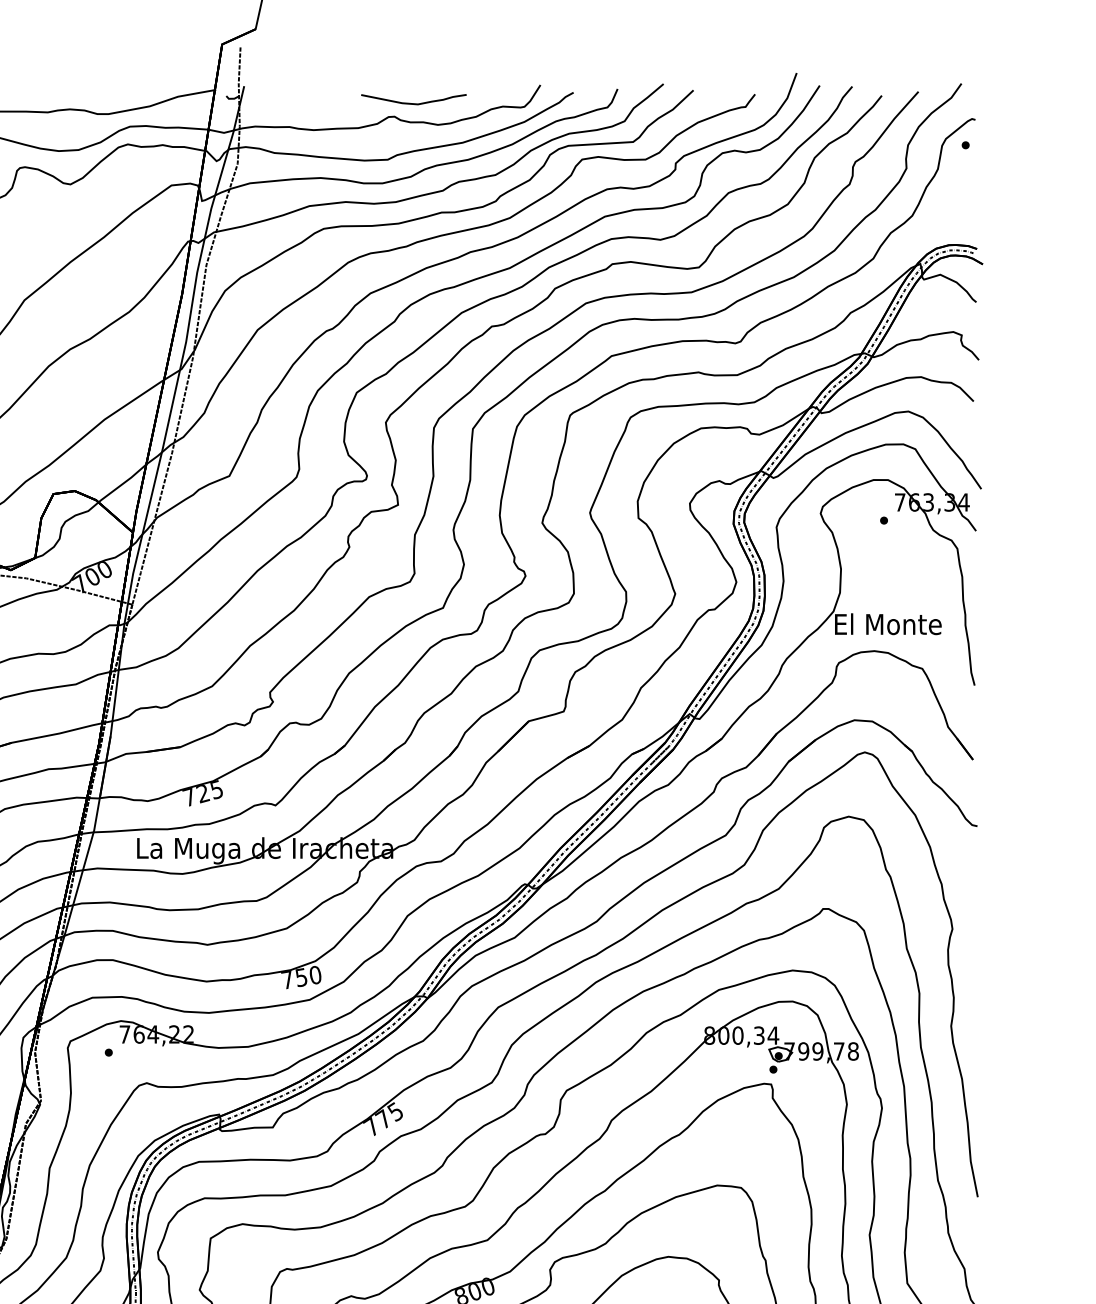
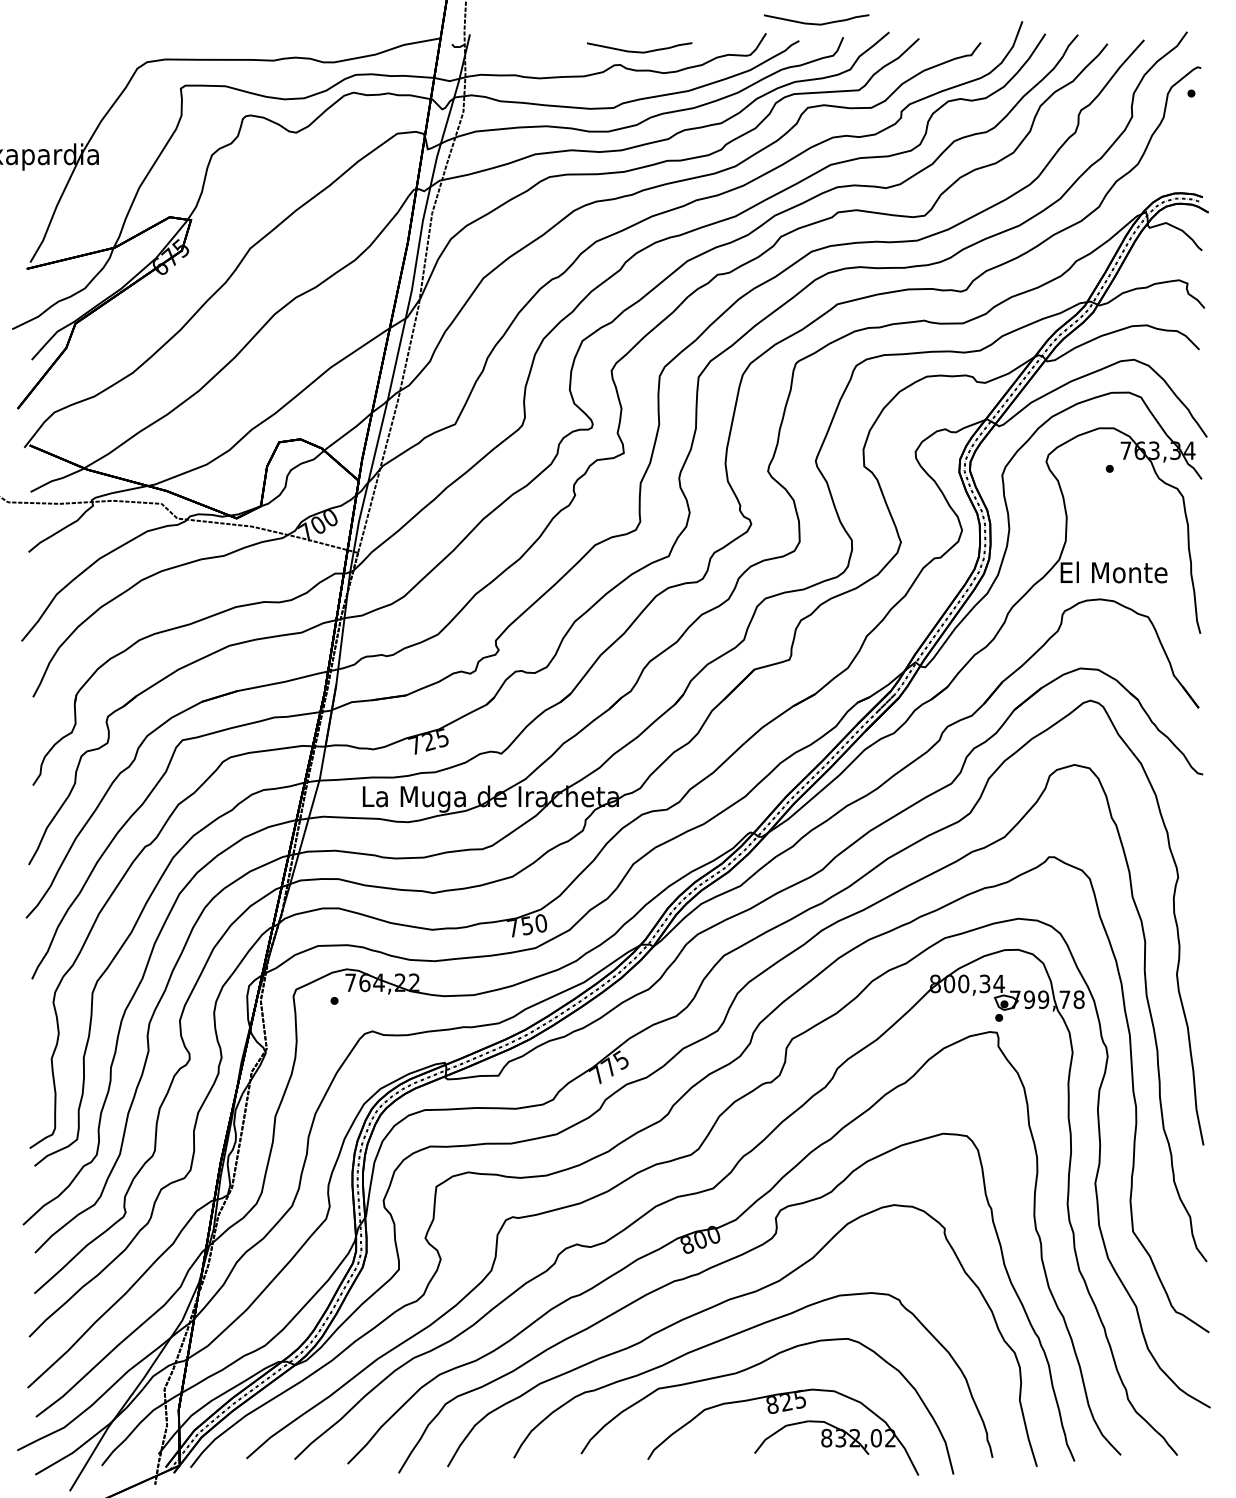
curve: (590, 75) -> (816, 23), added

